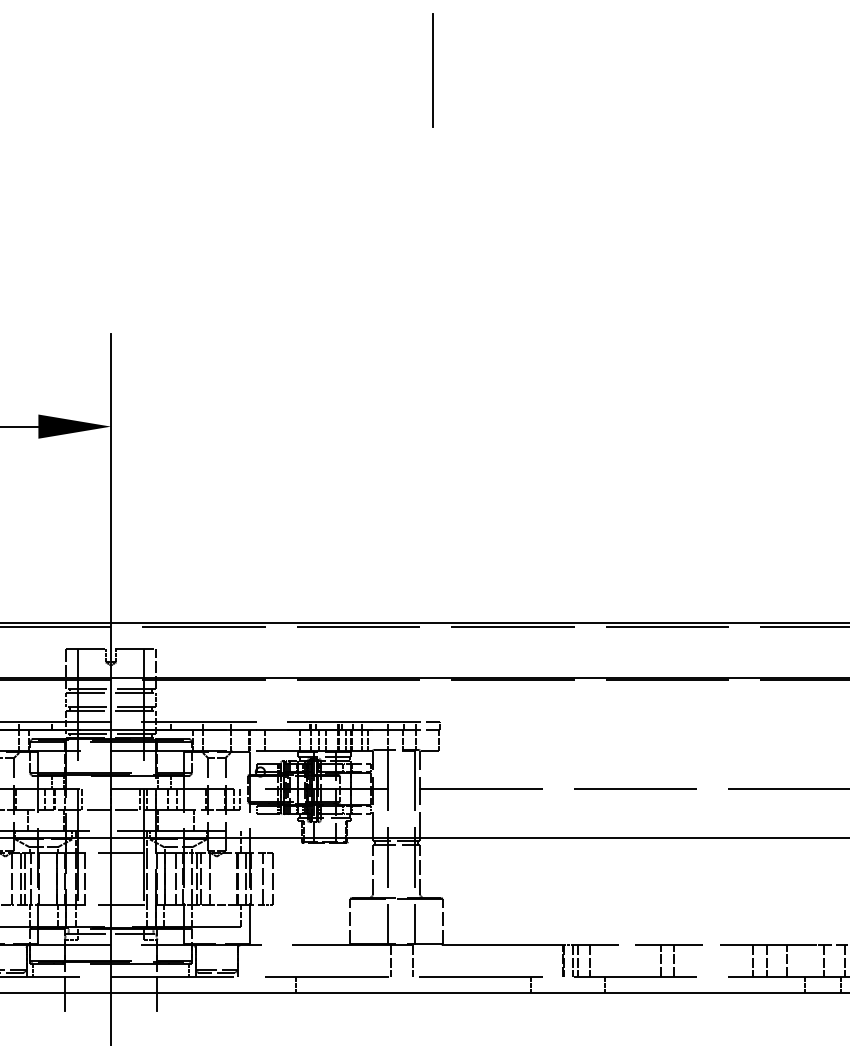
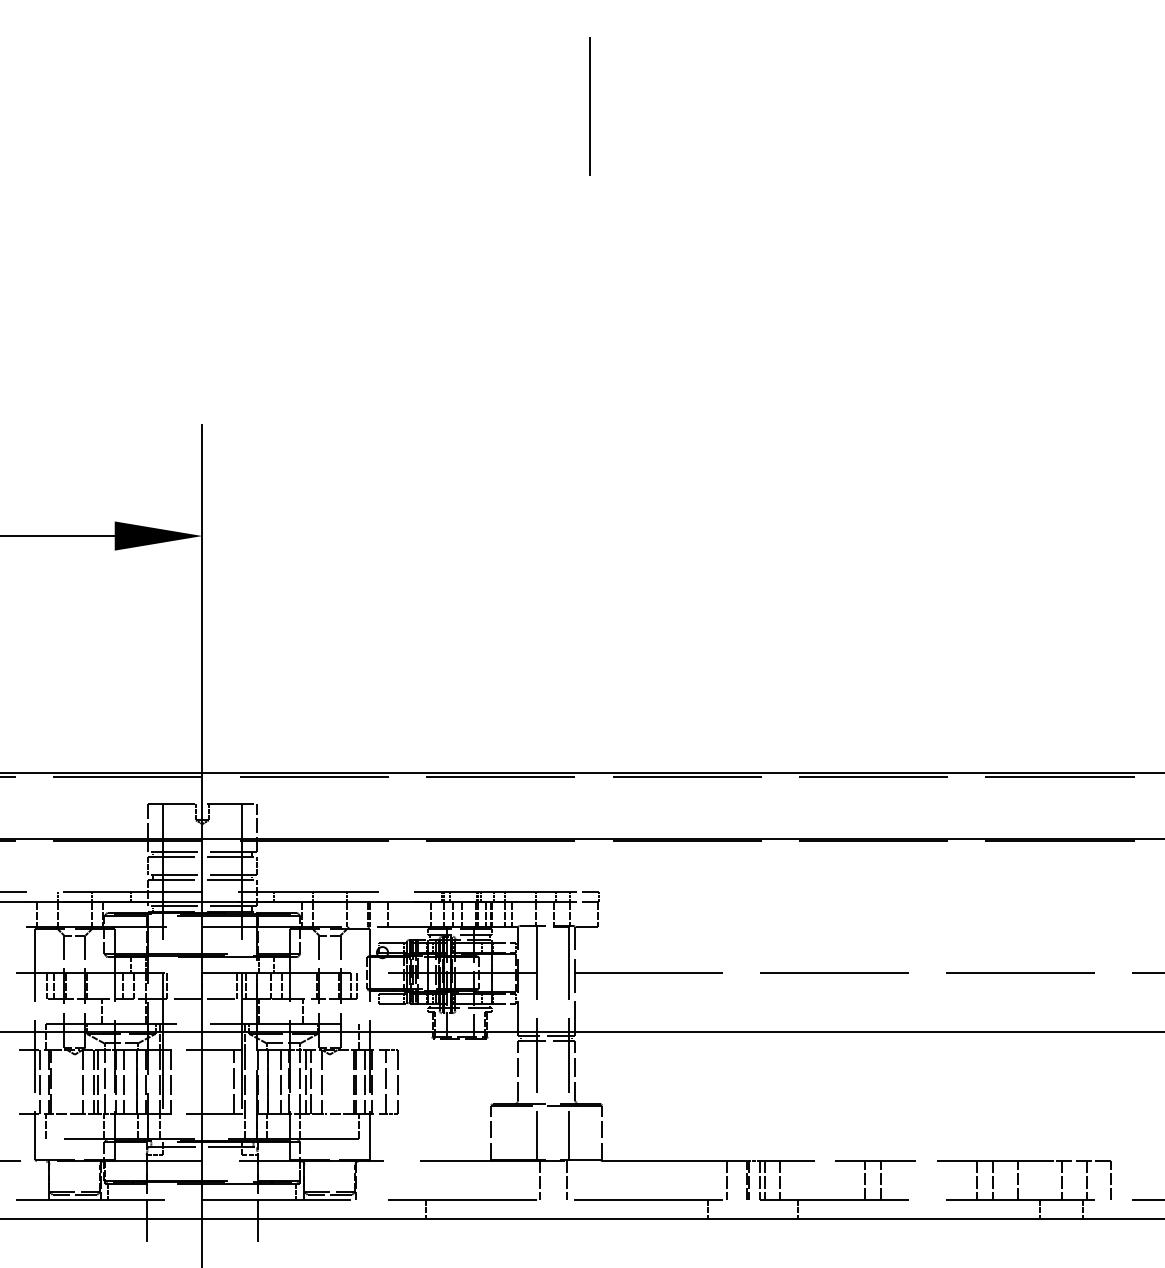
line: (46, 878) -> (124, 1081), added
line: (137, 878) -> (234, 1081), added
line: (545, 960) -> (726, 1180), added

